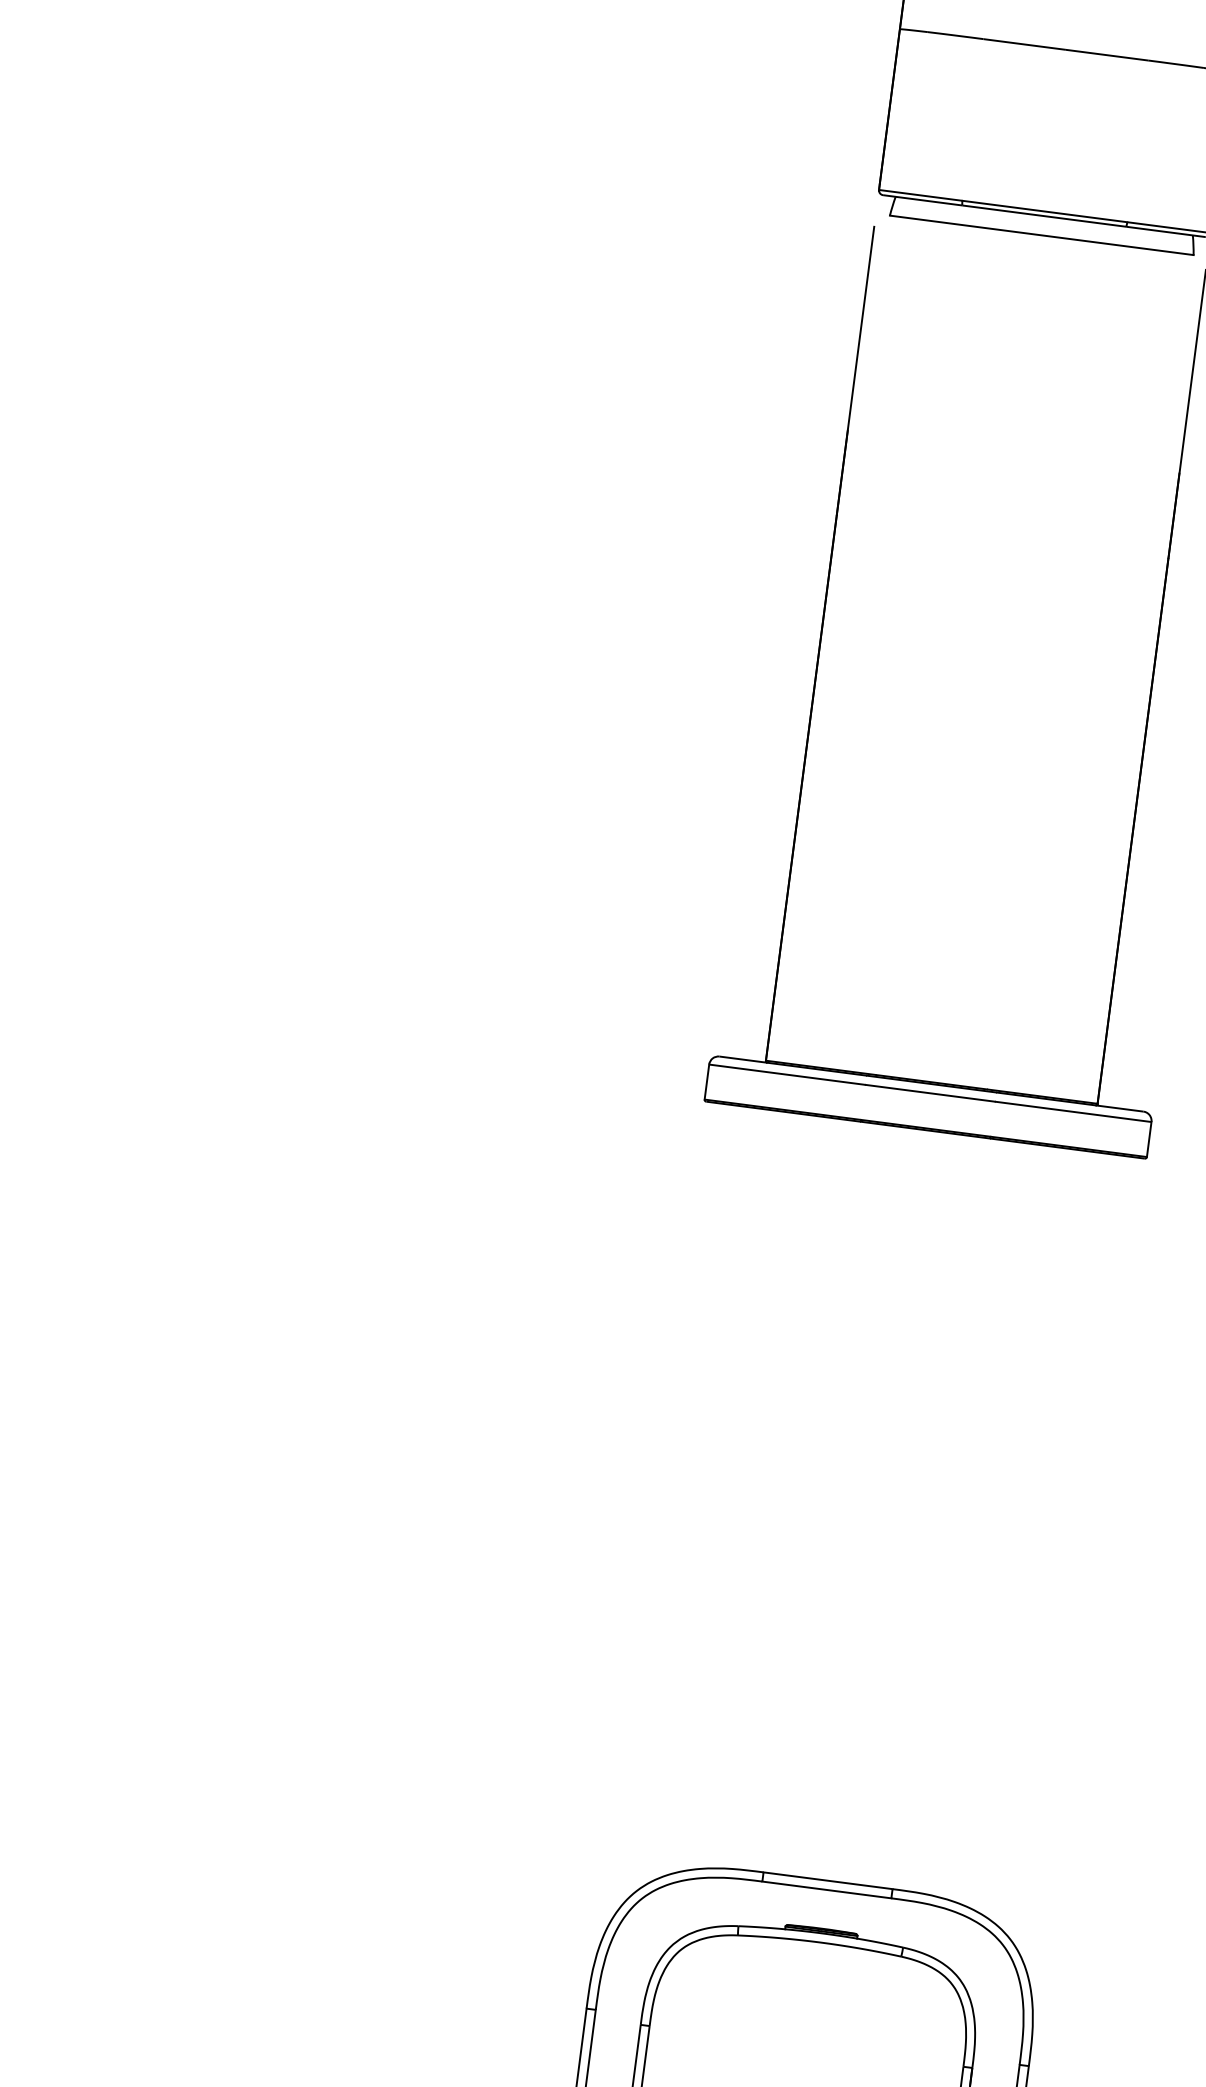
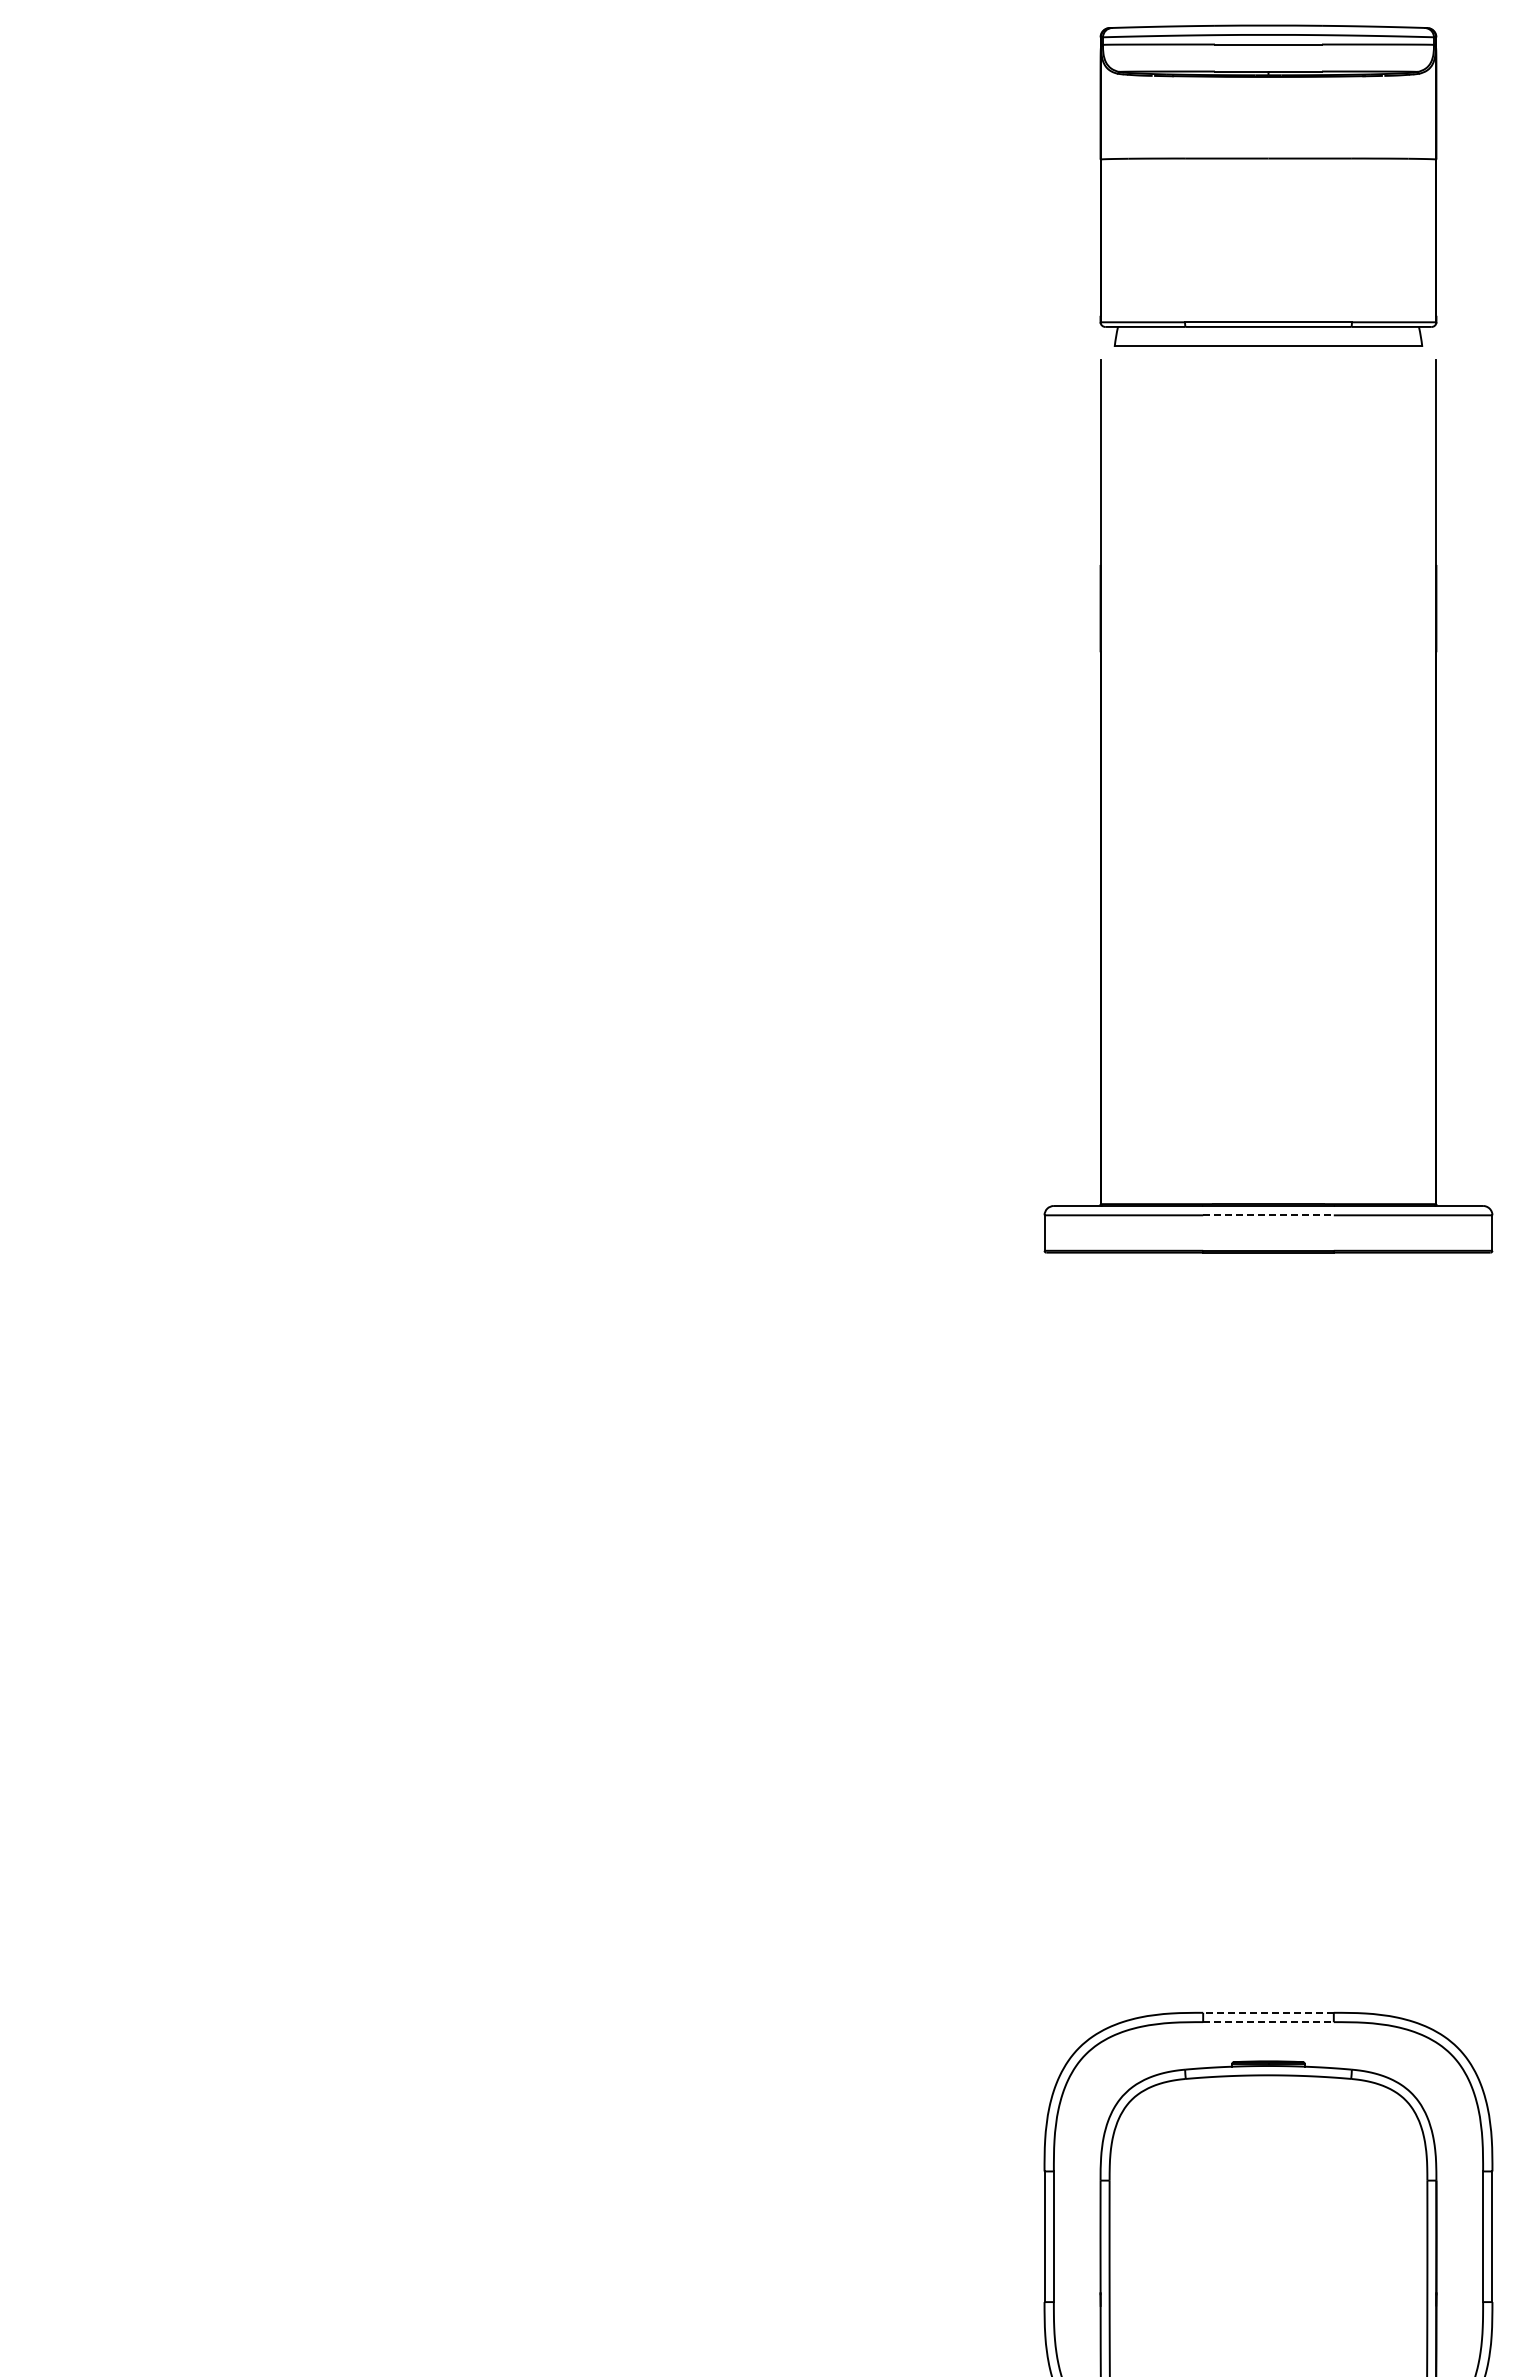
line: (930, 1093) -> (1268, 1215), solid -> dashed
line: (827, 1880) -> (1267, 2012), solid -> dashed
line: (826, 1890) -> (1268, 2022), solid -> dashed

